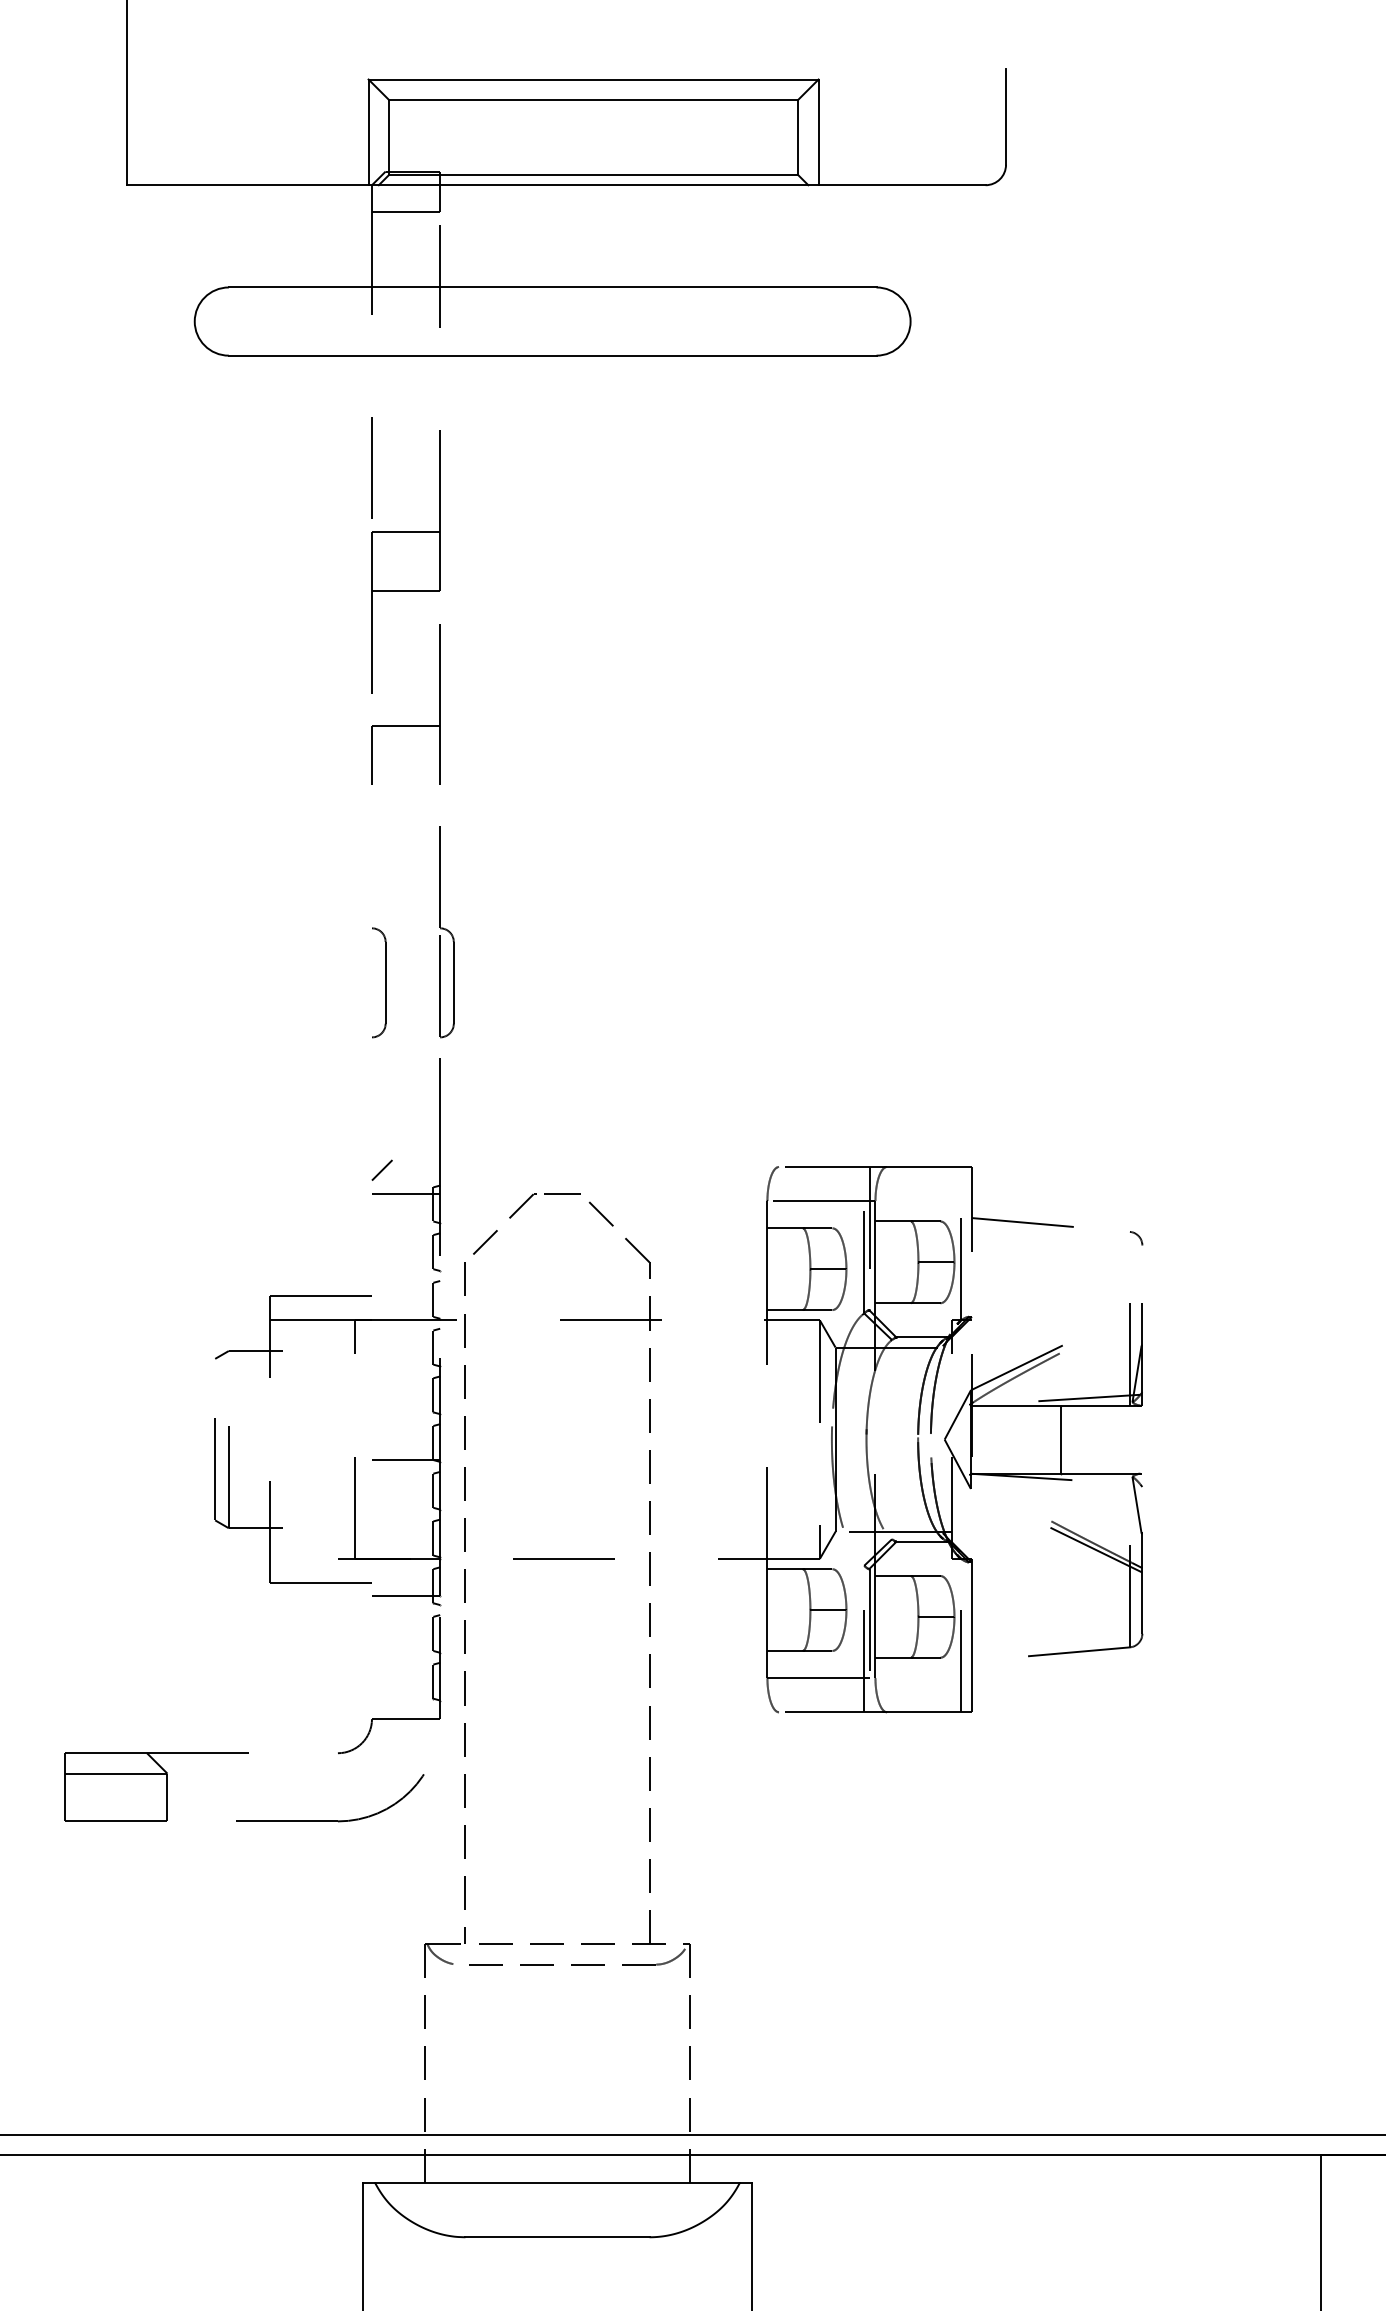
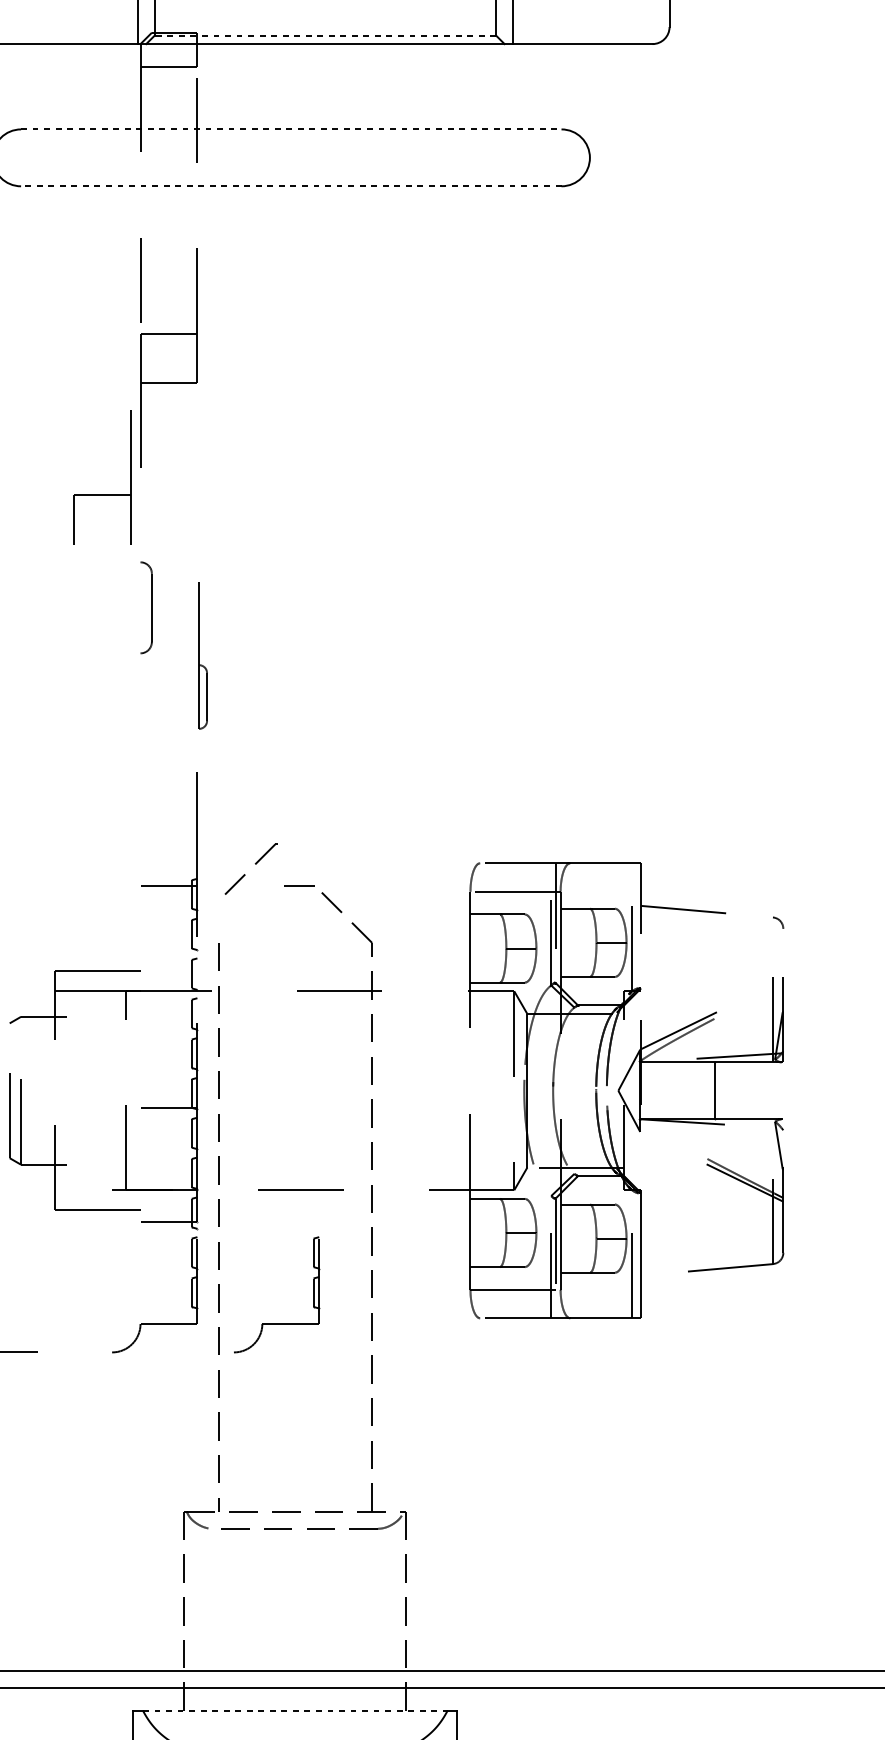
line: (593, 175) -> (325, 35), solid -> dashed
line: (552, 287) -> (291, 129), solid -> dashed
line: (552, 355) -> (291, 186), solid -> dashed
part: (405, 725) -> (101, 494), moved
part: (446, 932) -> (202, 667), size x0.7
part: (379, 982) -> (146, 607), moved
line: (382, 1170) -> (149, 866), removed
part: (509, 1218) -> (255, 864), moved
part: (535, 1718) -> (276, 1323), added
part: (330, 1820) -> (105, 1408), removed
line: (557, 2182) -> (295, 1710), solid -> dashed

